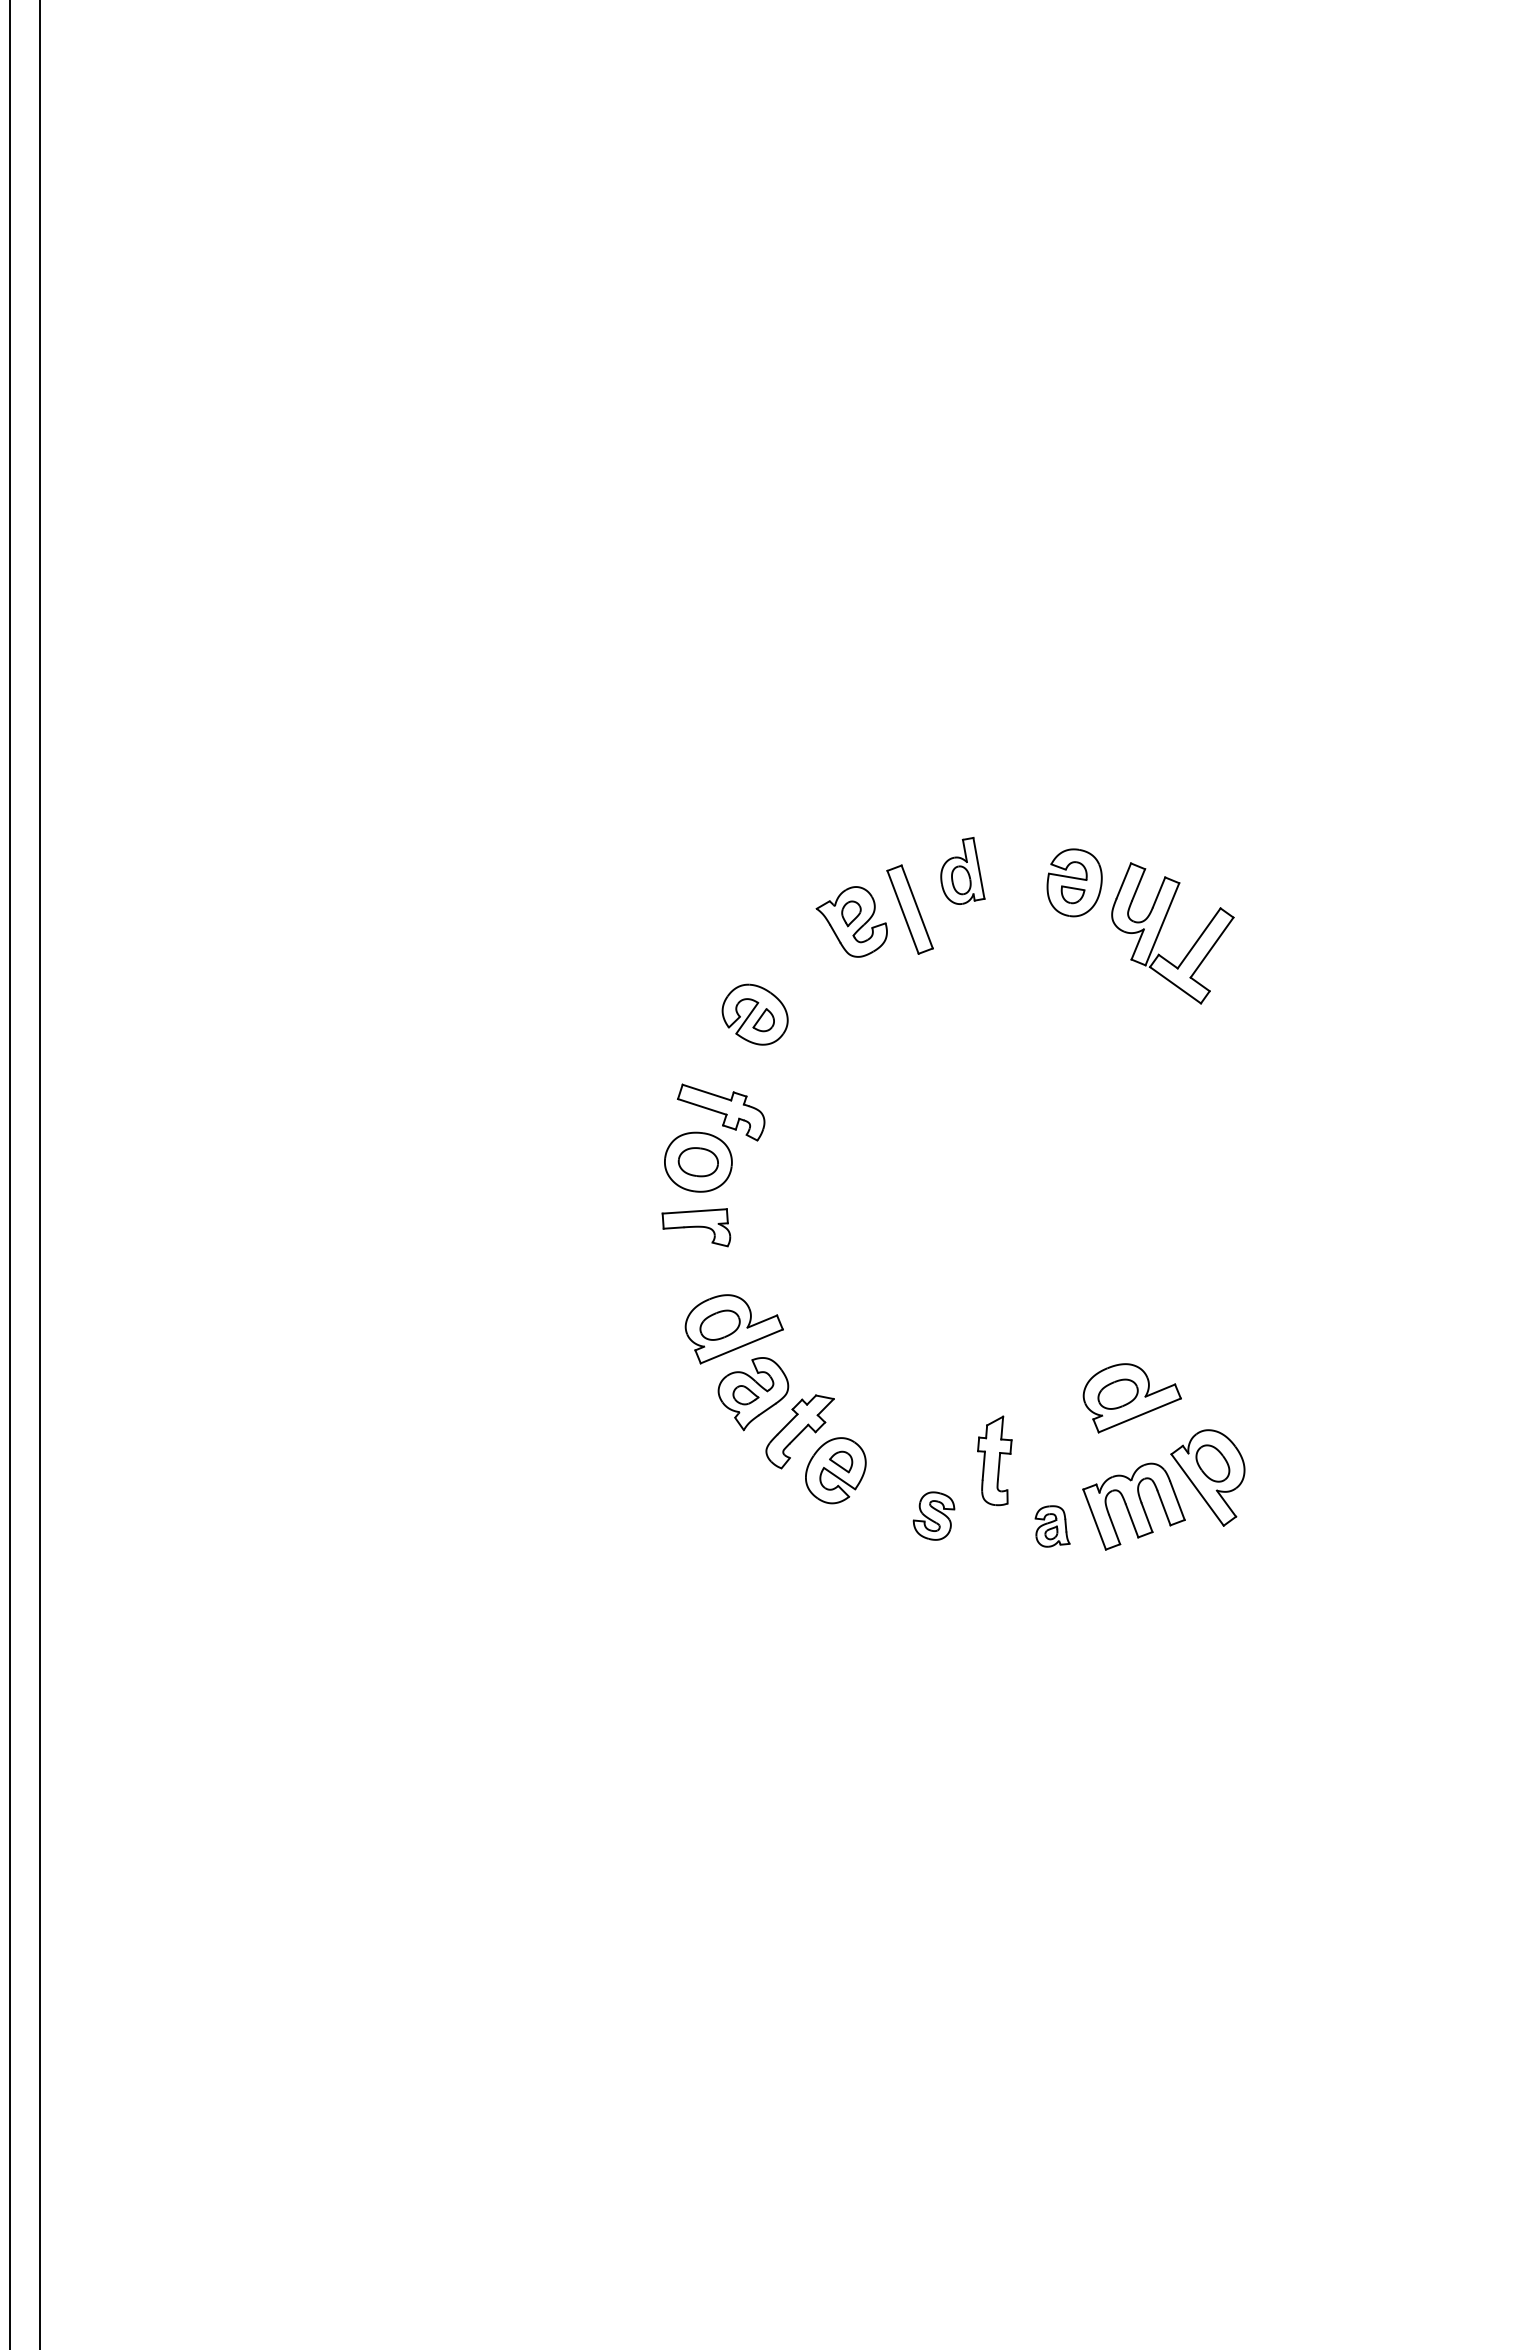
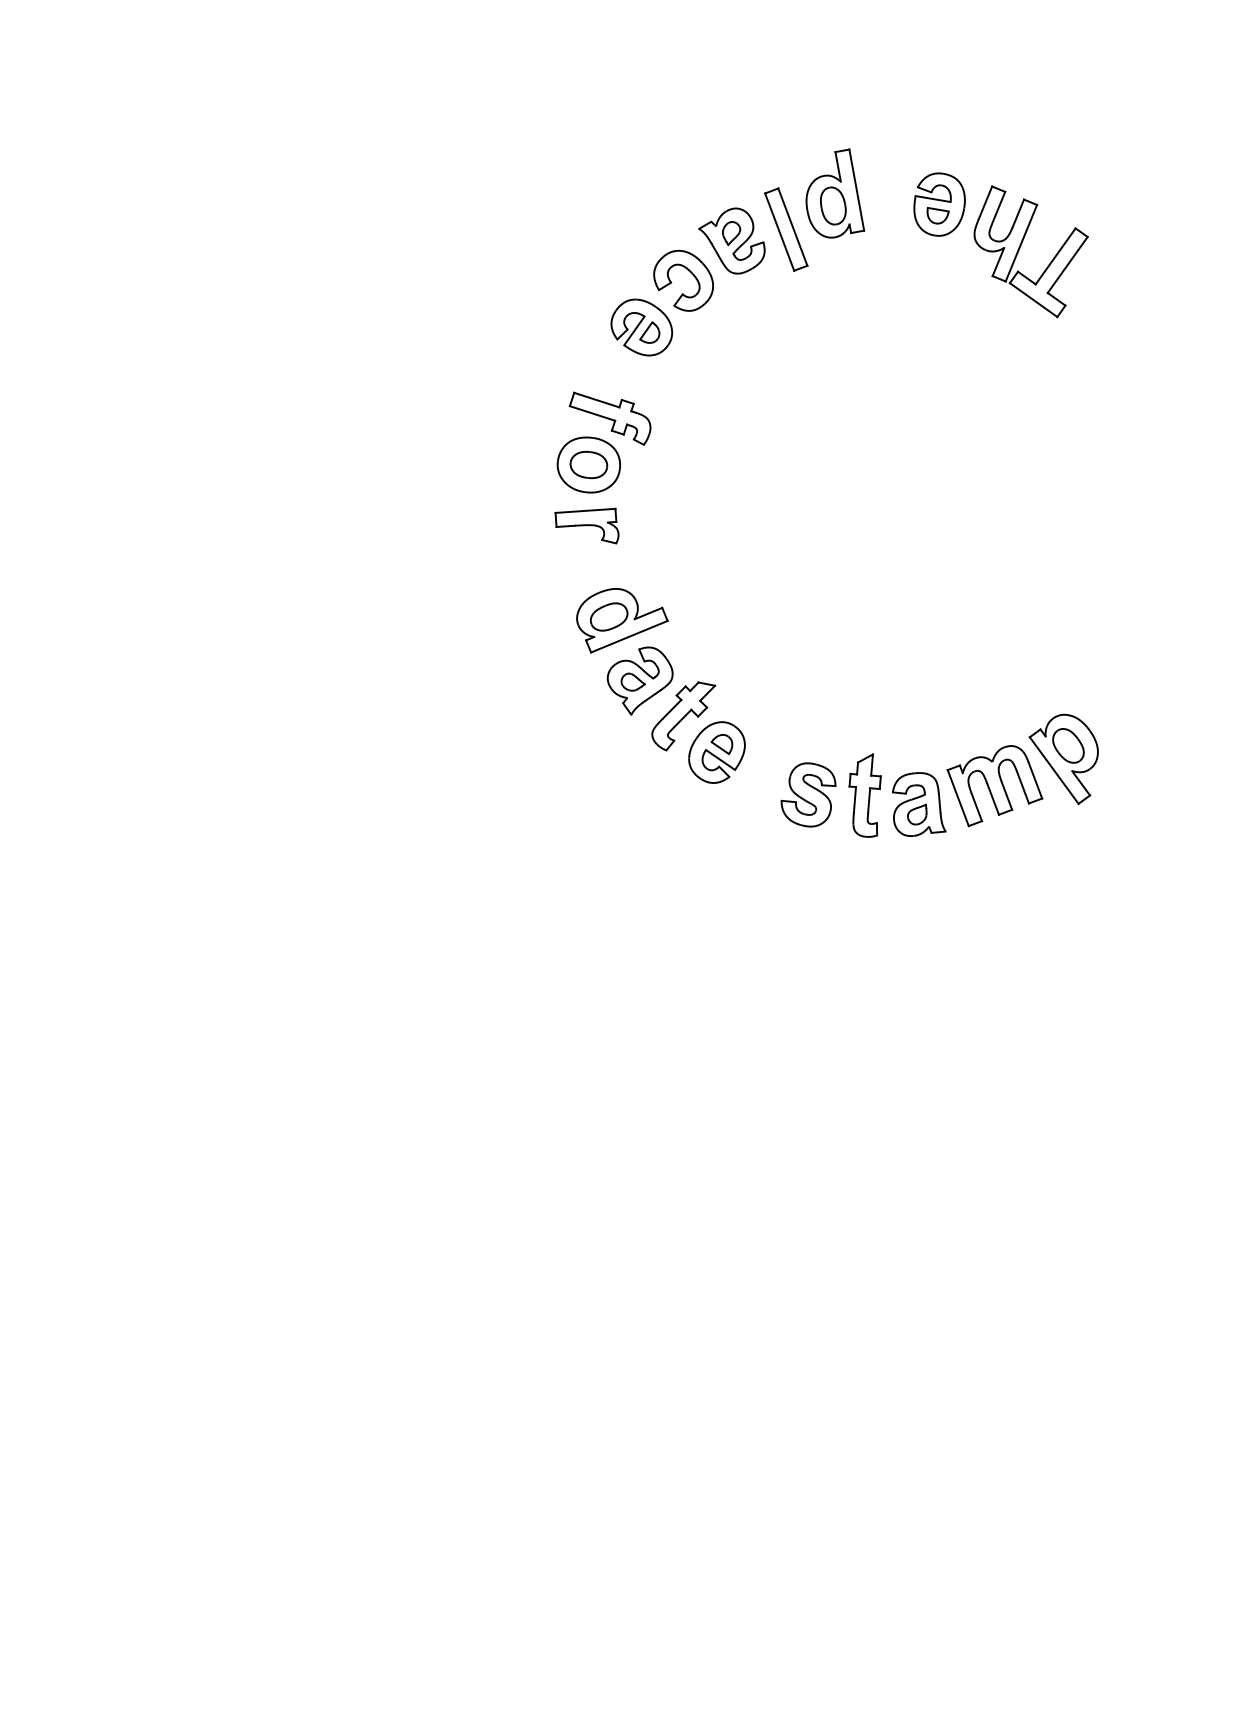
part: (962, 870) -> (835, 193), size x1.43
part: (807, 956) -> (690, 273), added
part: (1131, 1398) -> (992, 685), removed
part: (994, 1460) -> (864, 795), moved
part: (933, 1515) -> (808, 794), size x1.43
part: (1052, 1526) -> (918, 804), size x1.67

